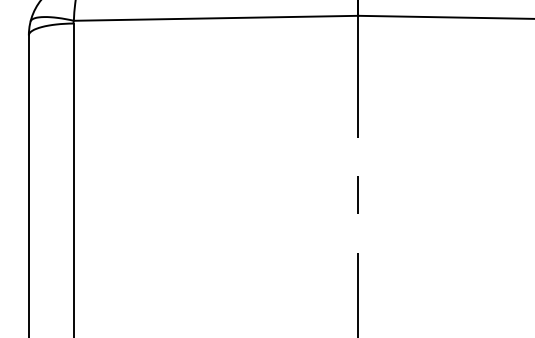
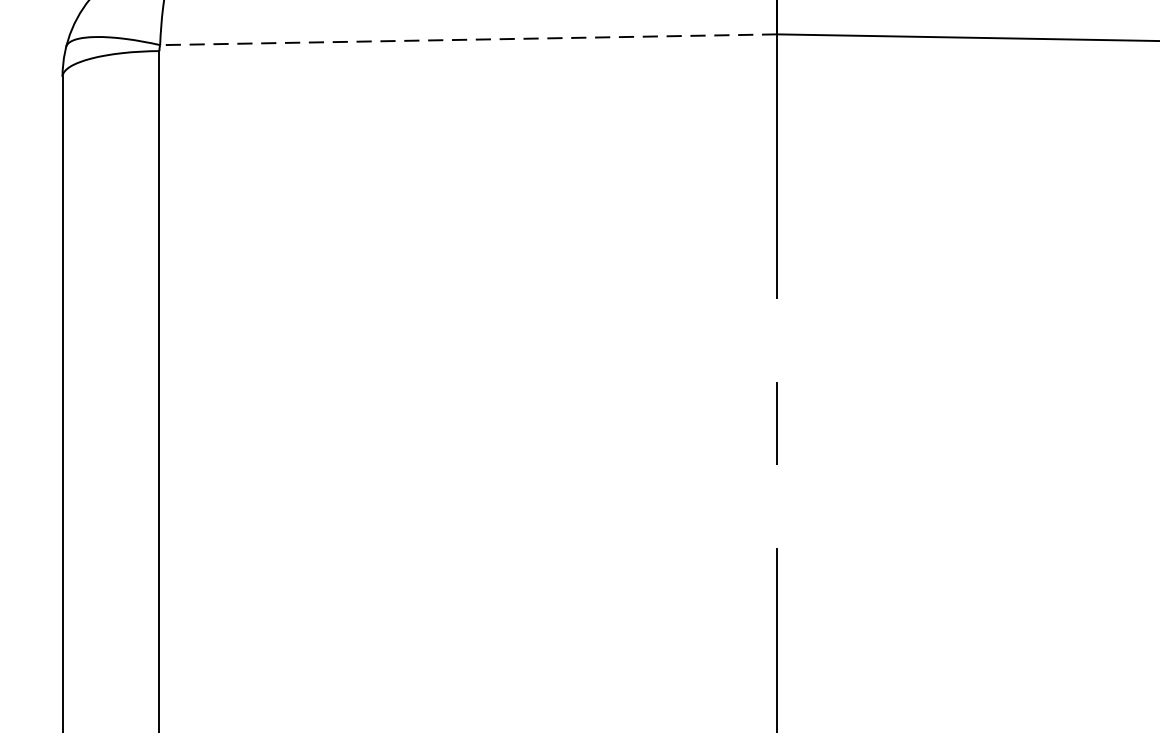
line: (215, 18) -> (467, 40), solid -> dashed

